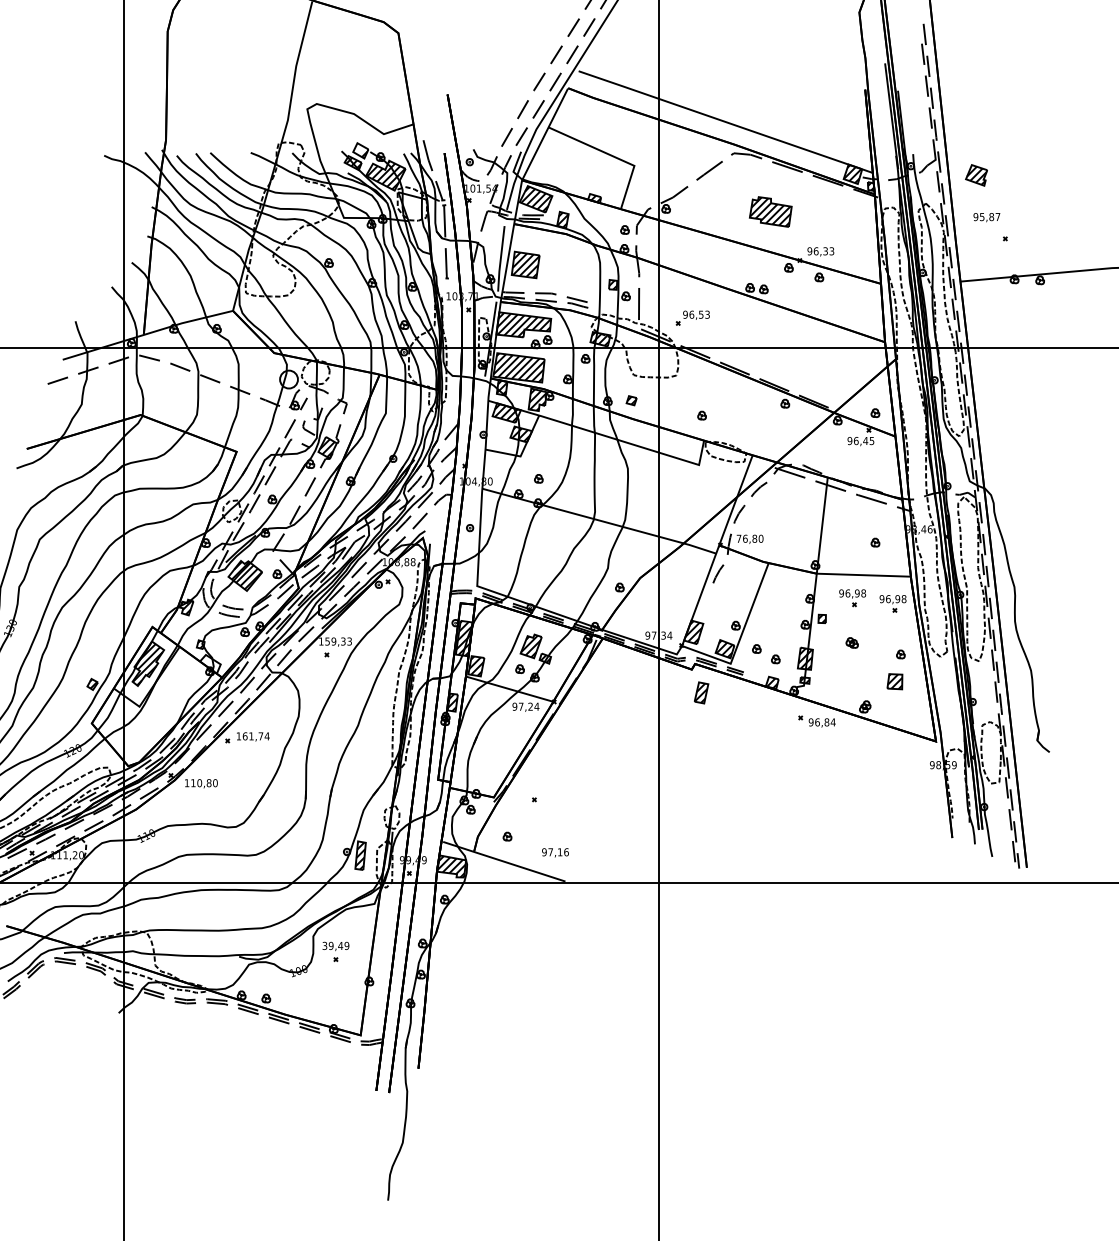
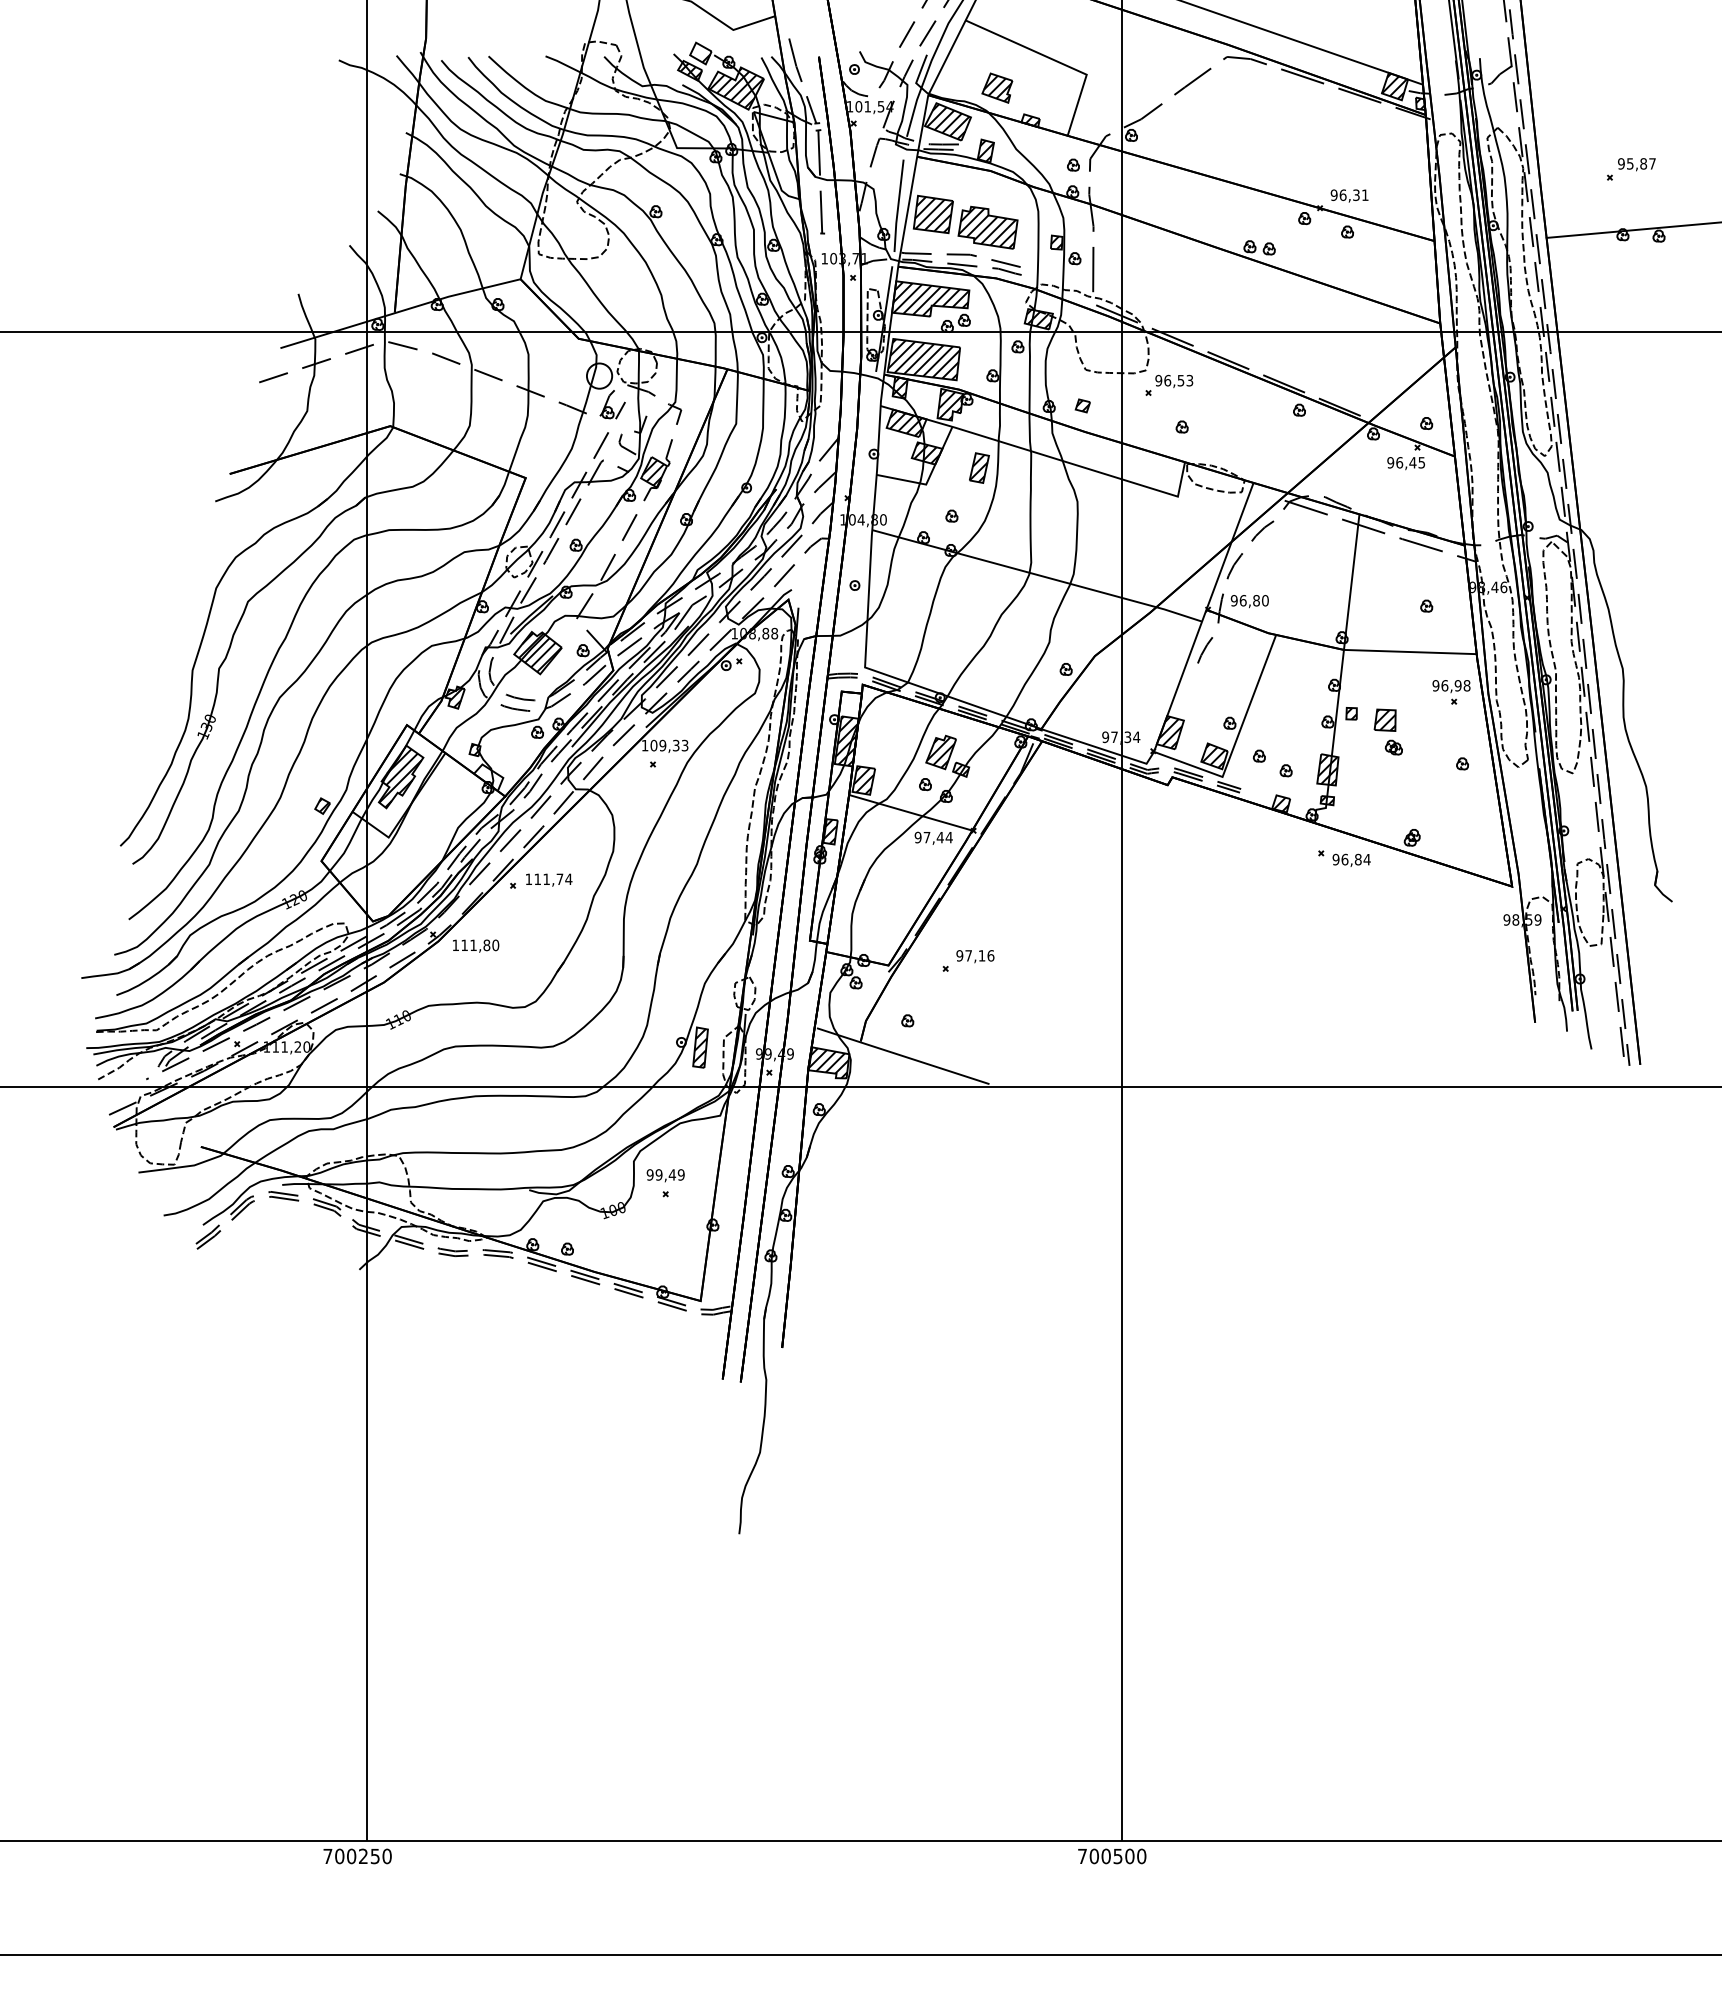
part: (976, 174) -> (997, 87), moved
part: (770, 211) -> (987, 227), moved
text: (986, 217) -> (1636, 164), moved
text: (832, 251) -> (1365, 195), 96,33 -> 96,31
part: (693, 317) -> (1169, 384), moved
text: (738, 538) -> (1233, 600), 76,80 -> 96,80
part: (852, 598) -> (1394, 684), removed
text: (327, 641) -> (653, 745), 159,33 -> 109,33
part: (894, 681) -> (1384, 719), moved
part: (701, 692) -> (979, 467), moved
text: (530, 706) -> (939, 837), 97,24 -> 97,44
text: (245, 736) -> (537, 879), 161,74 -> 111,74
text: (199, 783) -> (473, 945), 110,80 -> 111,80
text: (555, 852) -> (975, 956), moved
text: (324, 945) -> (649, 1174), 39,49 -> 99,49

